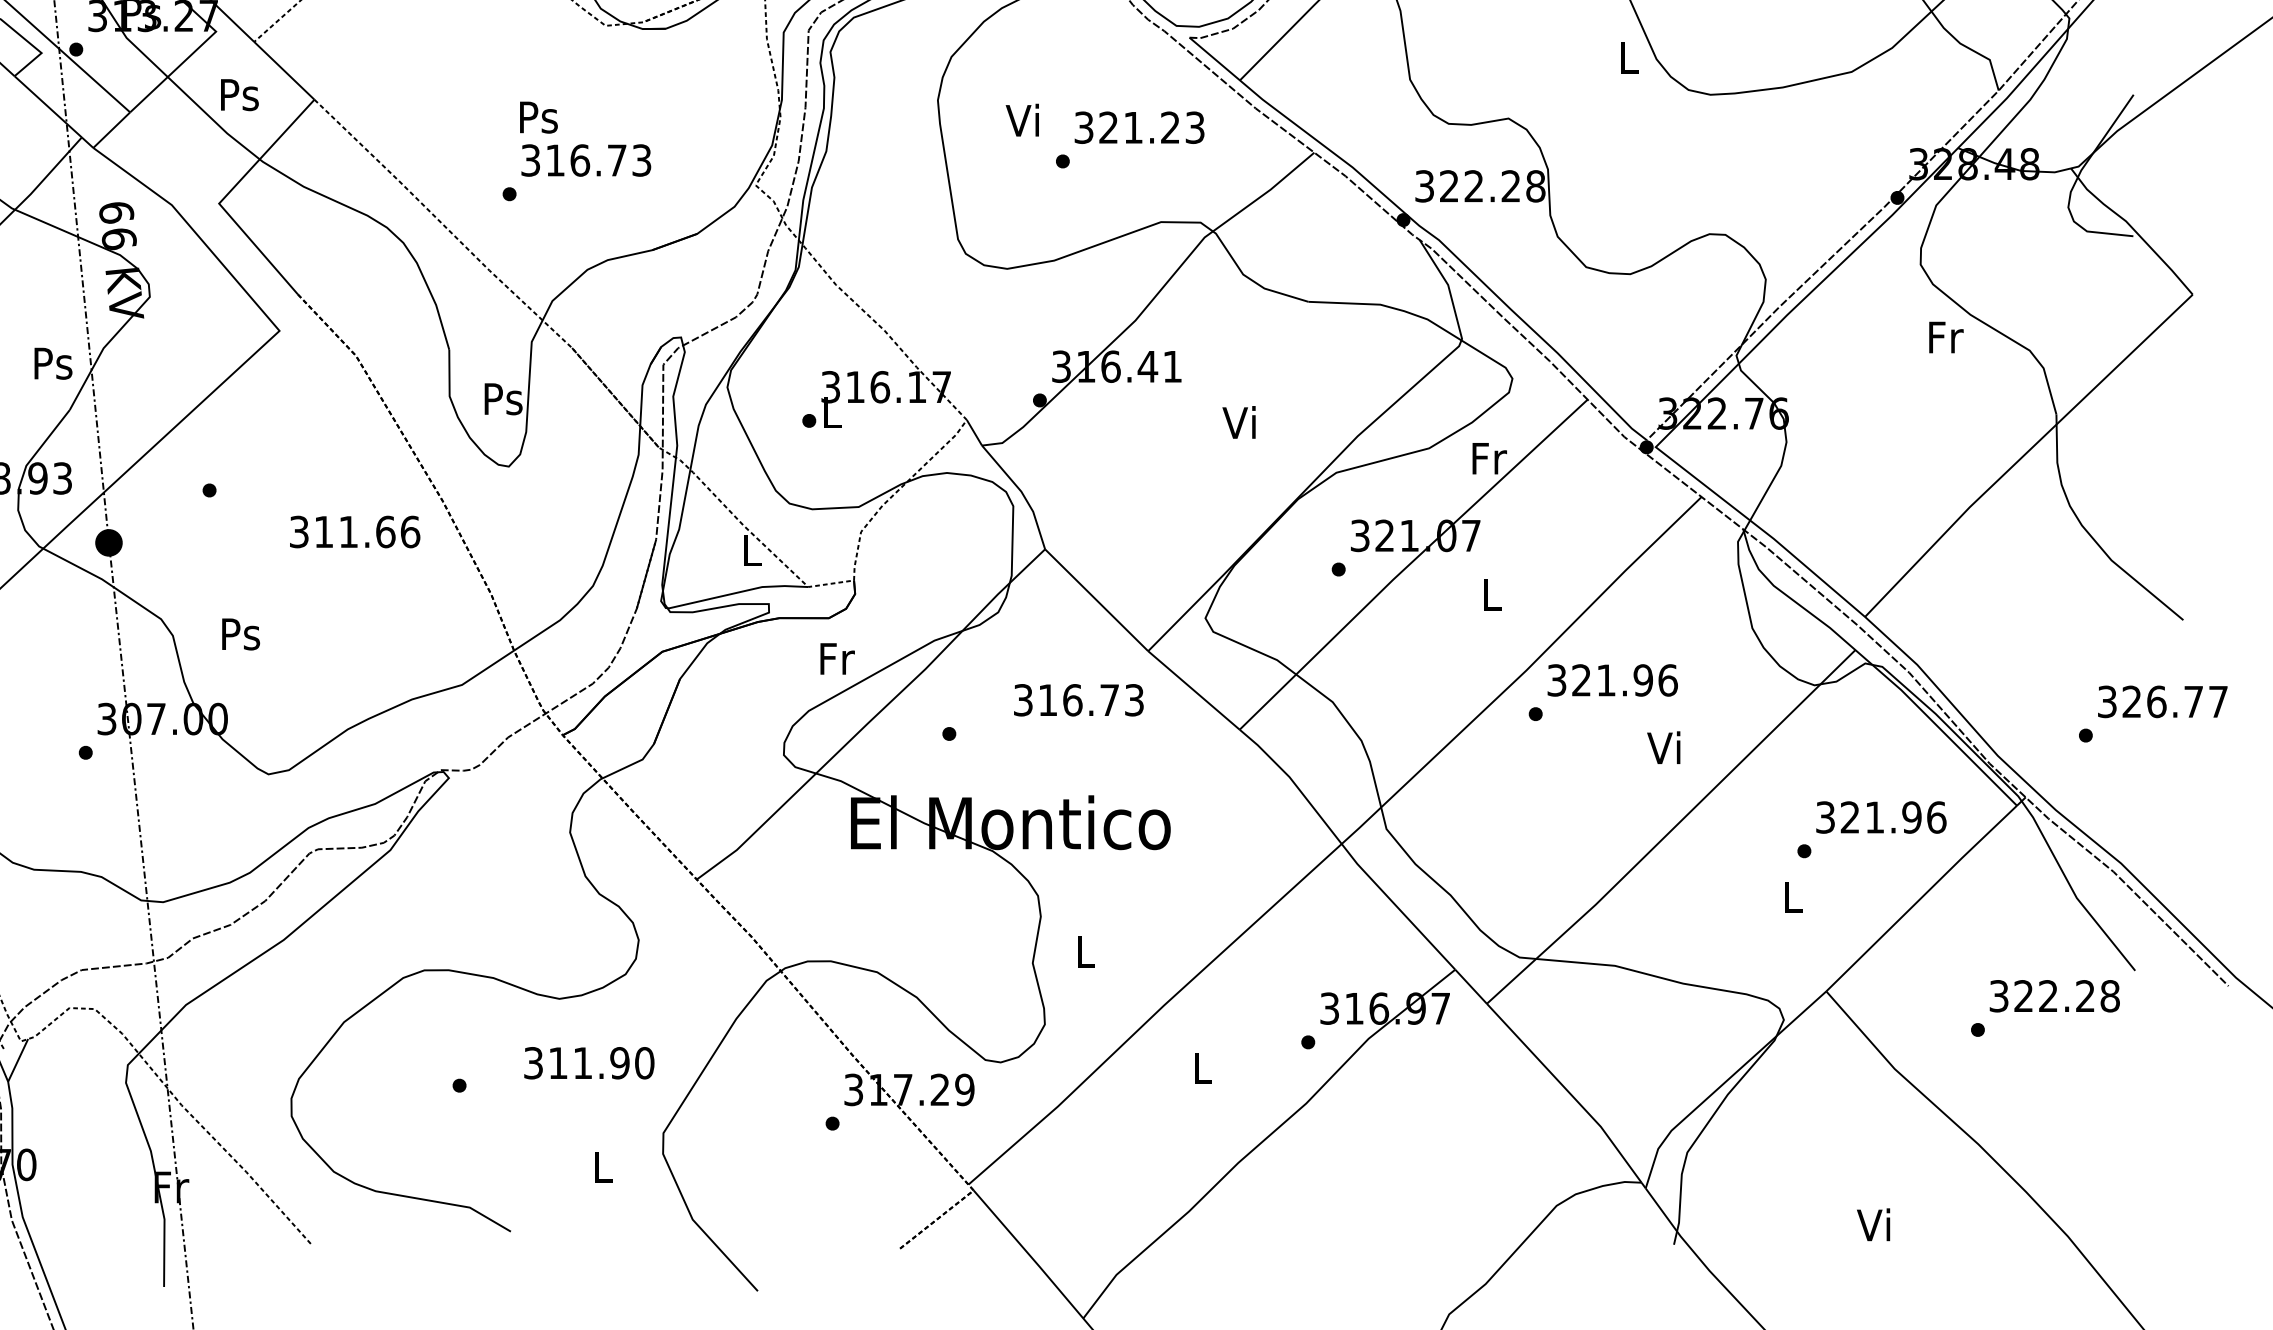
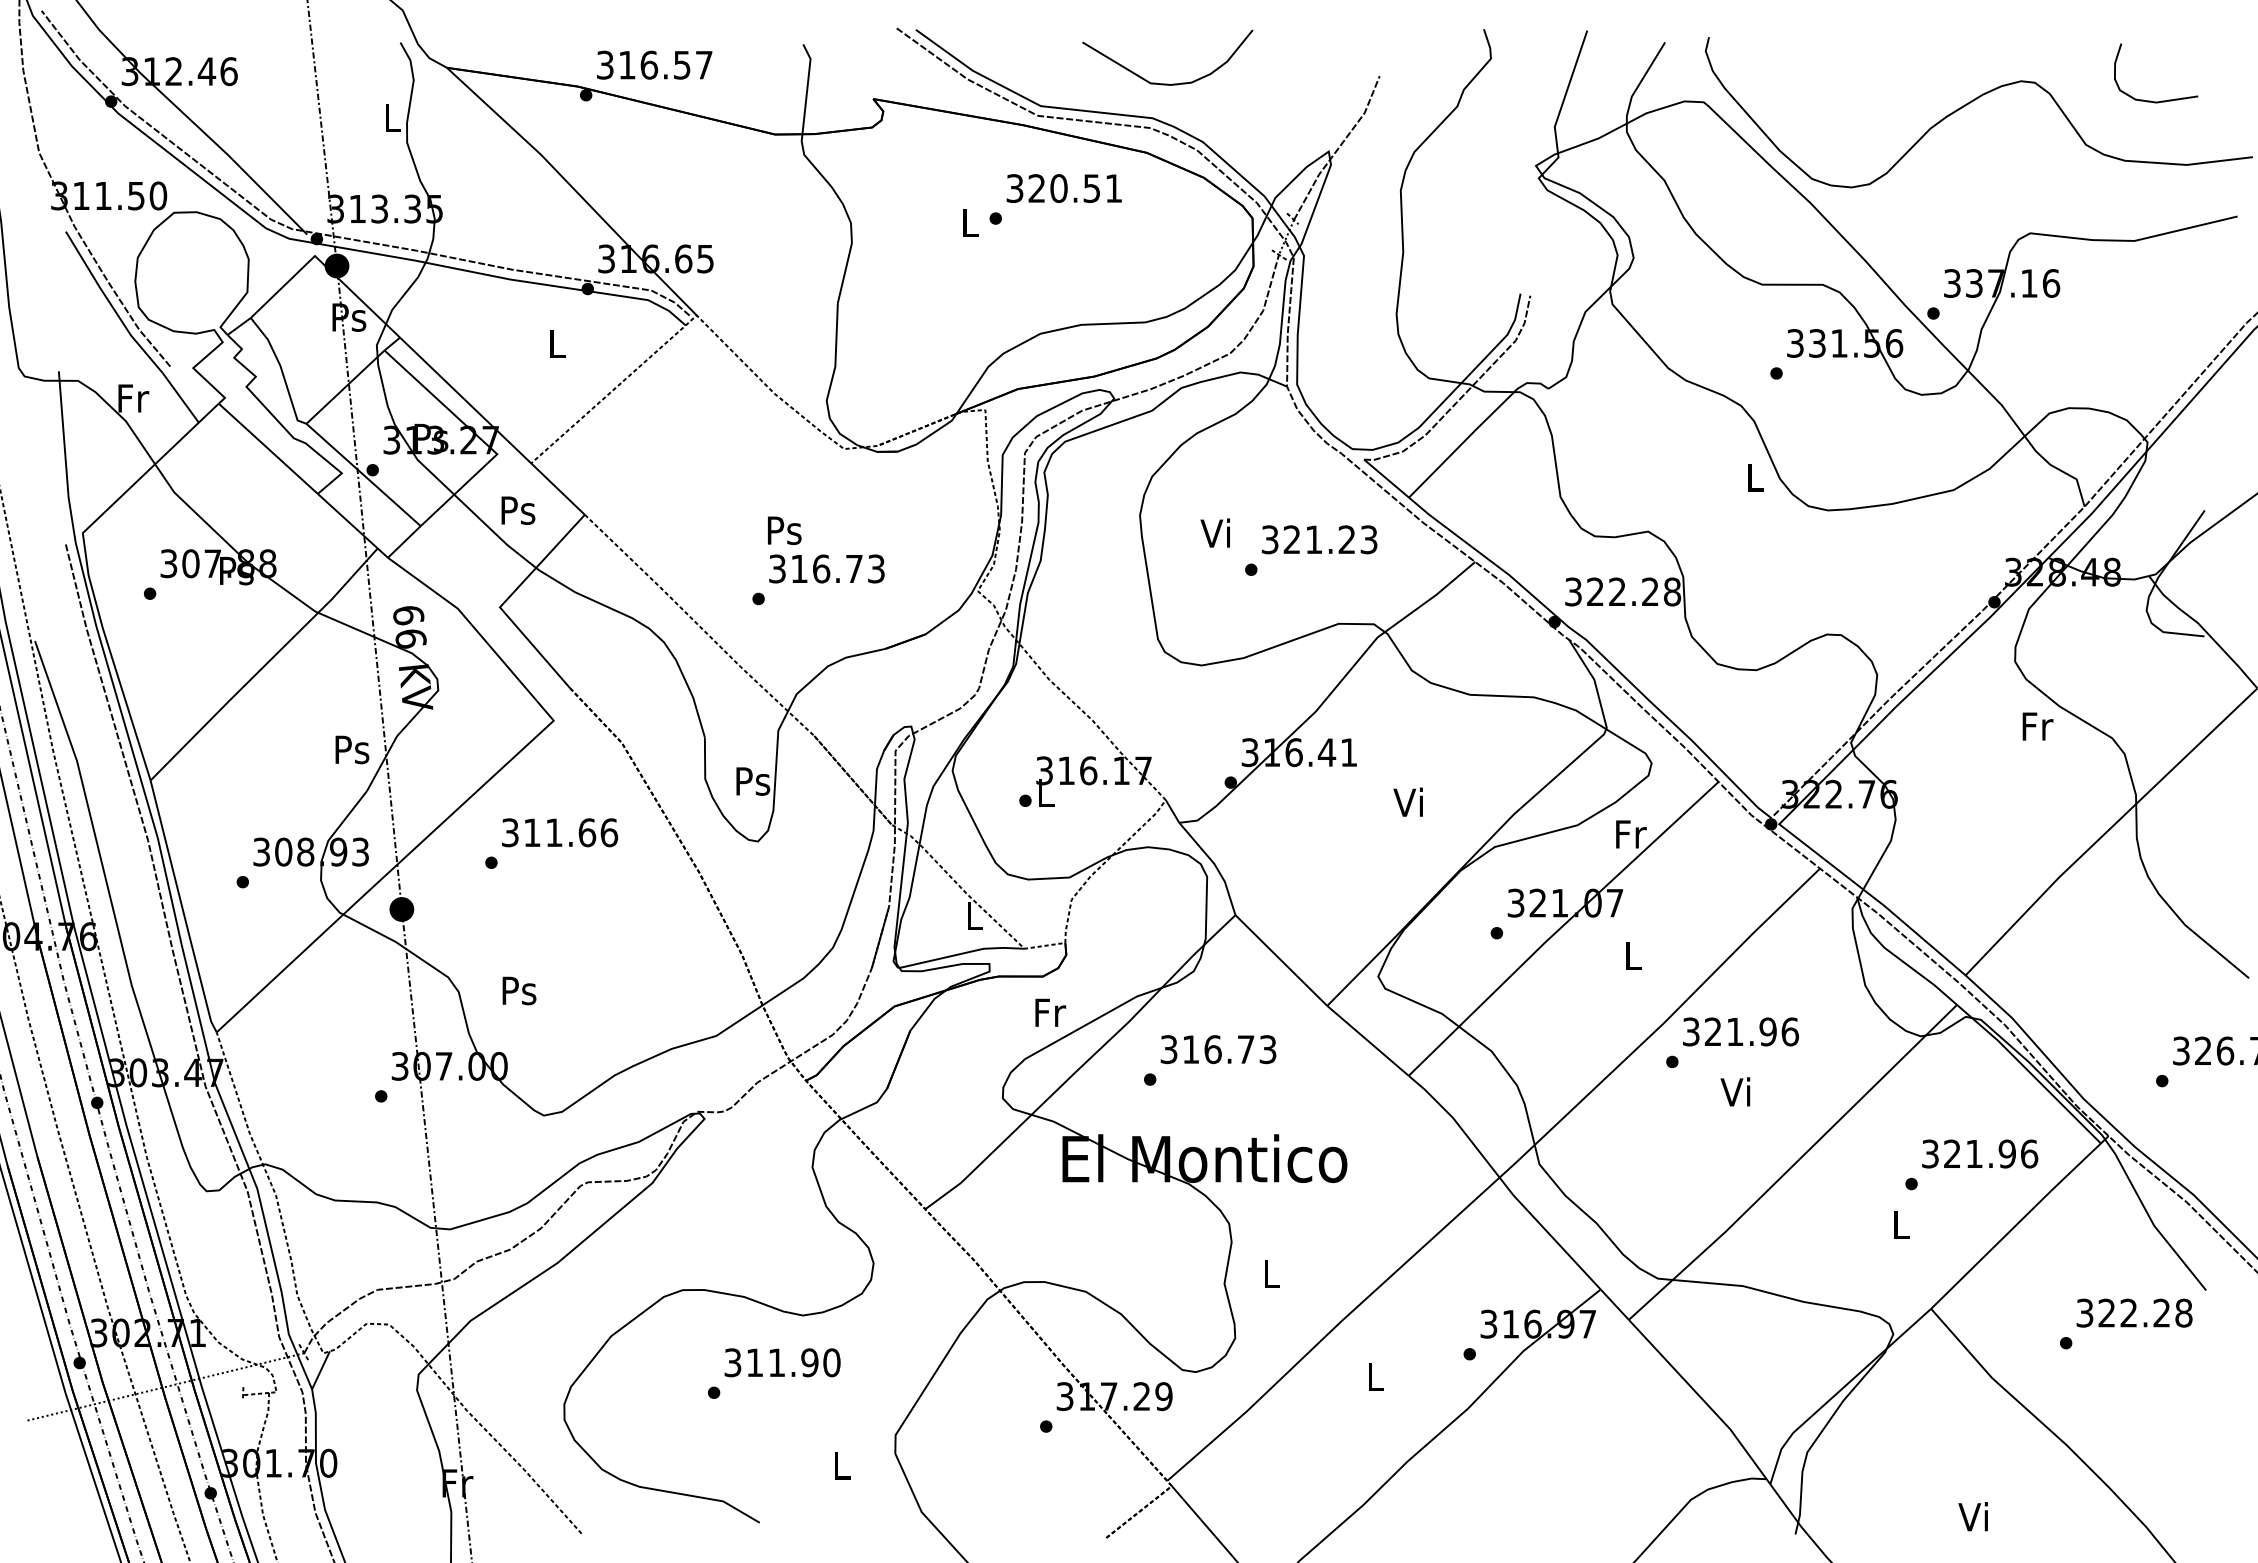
text: (355, 531) -> (560, 832), moved
text: (1078, 700) -> (1218, 1049), moved
text: (1663, 747) -> (1735, 1091), moved
text: (589, 1062) -> (782, 1362), moved

